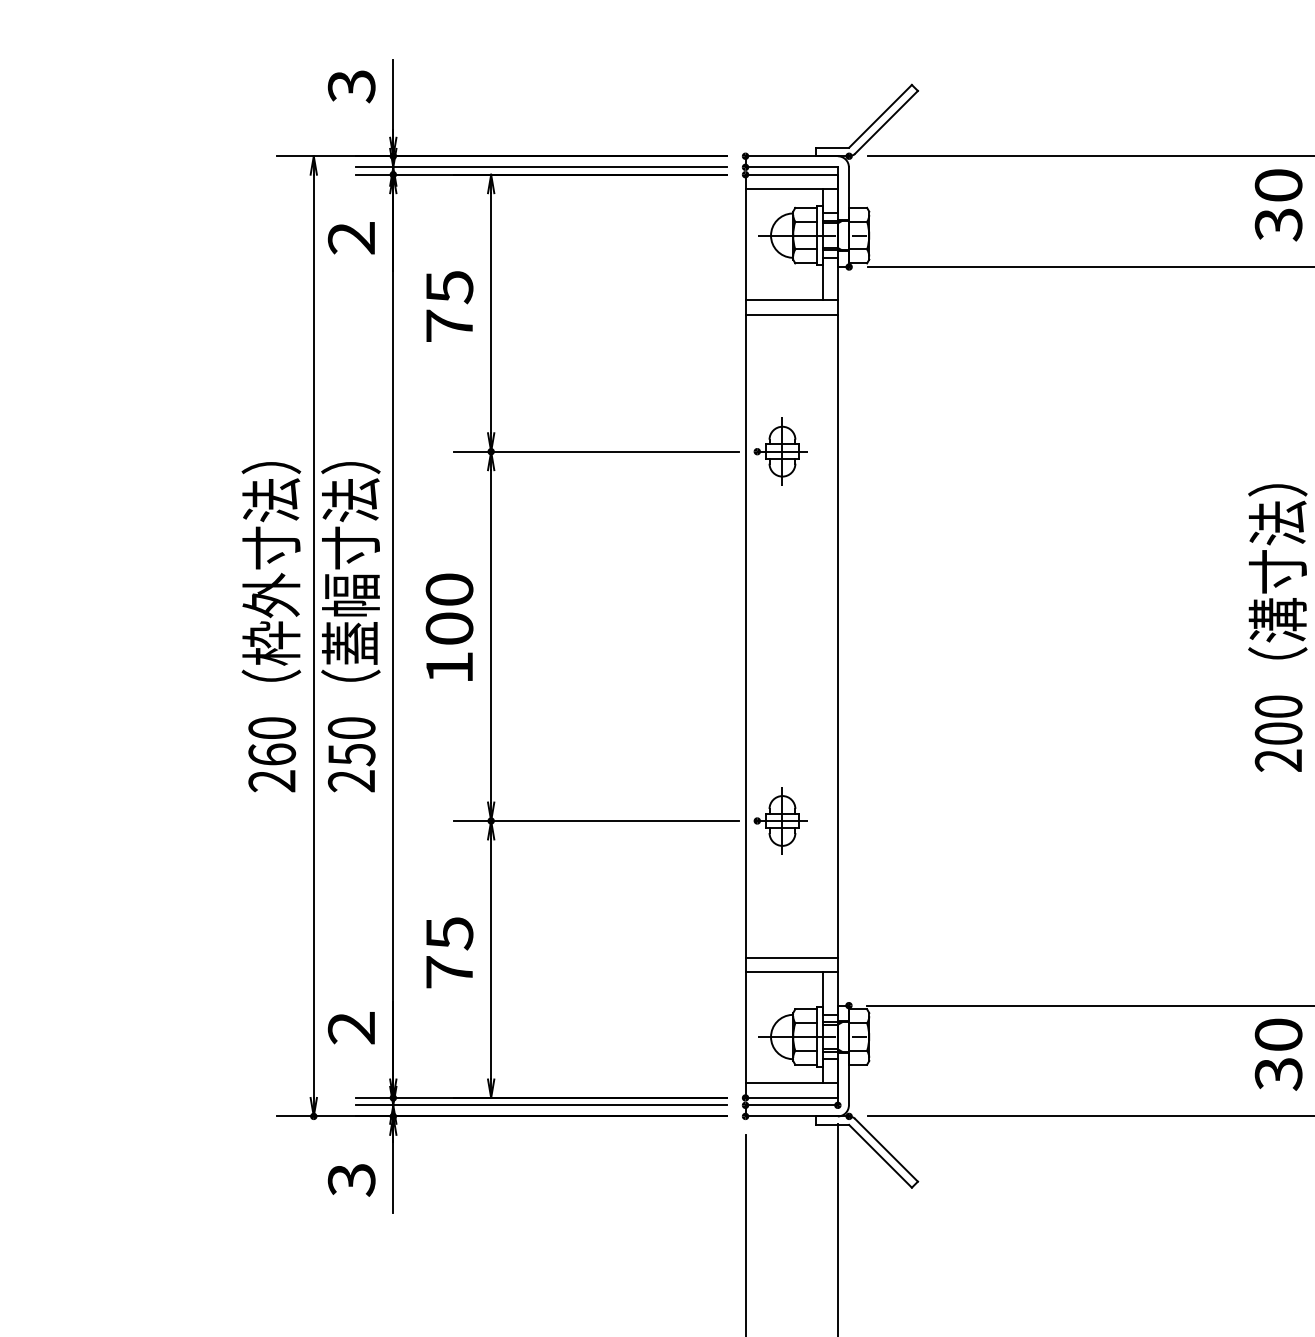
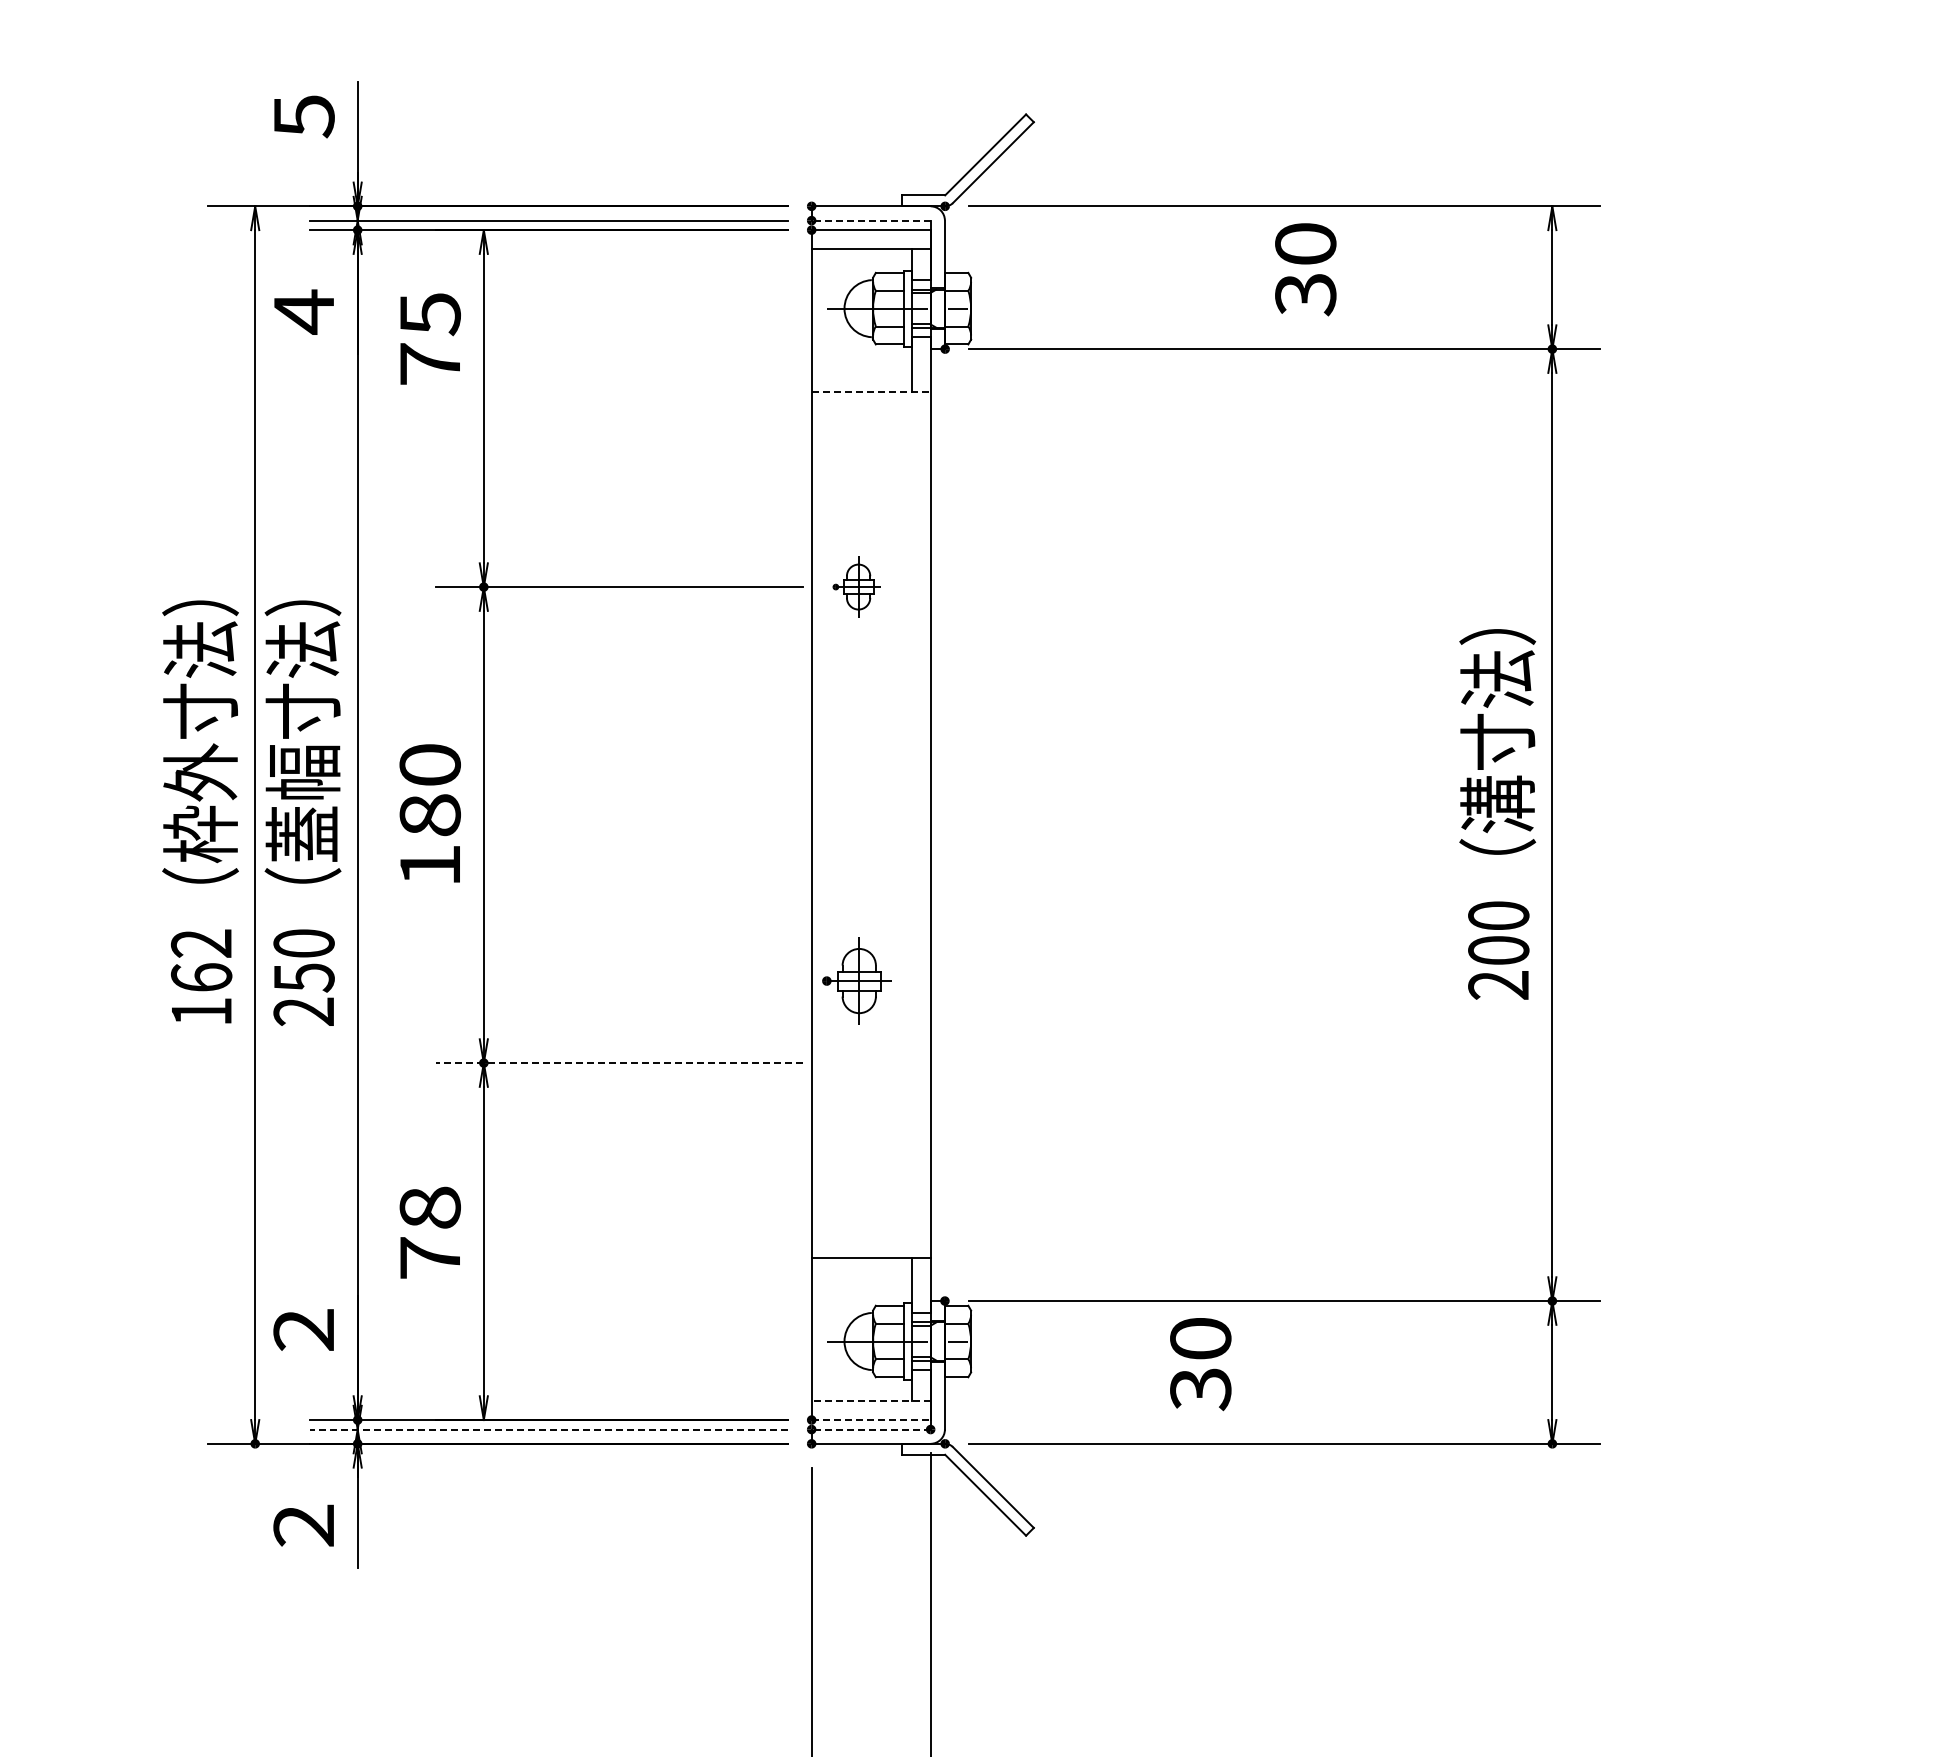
text: (351, 86) -> (303, 116), 3 -> 5
line: (791, 167) -> (870, 220), solid -> dashed
text: (1278, 205) -> (1305, 269), moved
text: (351, 237) -> (303, 311), 2 -> 4
line: (791, 299) -> (871, 391), solid -> dashed
text: (449, 306) -> (430, 338), moved
line: (791, 315) -> (870, 411), removed
part: (780, 451) -> (856, 586), size x0.7
text: (449, 628) -> (429, 815), 100 -> 180
text: (272, 754) -> (201, 977), 260 -> 162
part: (780, 820) -> (856, 980), moved
line: (596, 821) -> (619, 1063), solid -> dashed
text: (449, 933) -> (429, 1208), 75 -> 78
line: (791, 957) -> (870, 1239), removed
text: (1278, 1054) -> (1200, 1364), moved
line: (791, 1083) -> (870, 1401), solid -> dashed
line: (791, 1098) -> (871, 1420), solid -> dashed
line: (541, 1105) -> (548, 1429), solid -> dashed
line: (791, 1105) -> (870, 1429), solid -> dashed
text: (351, 1179) -> (303, 1525), 3 -> 2

